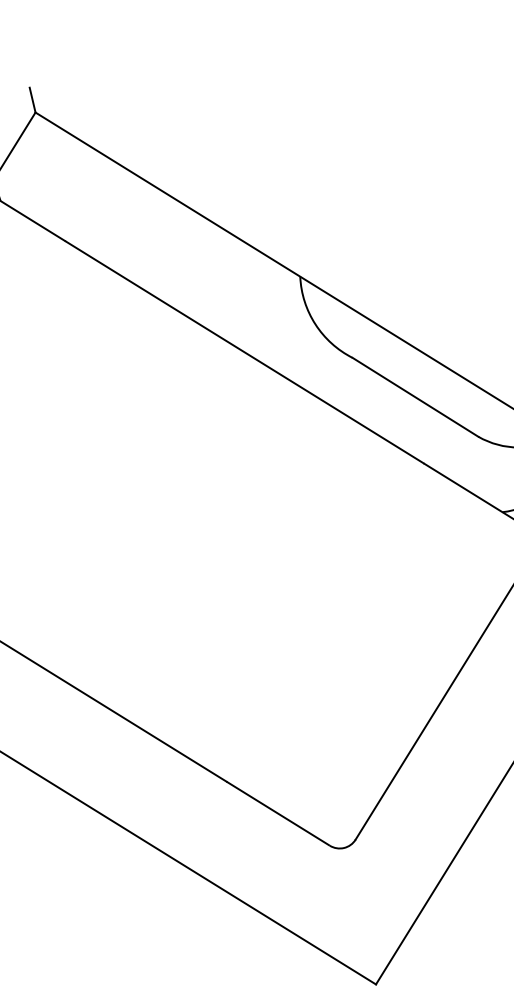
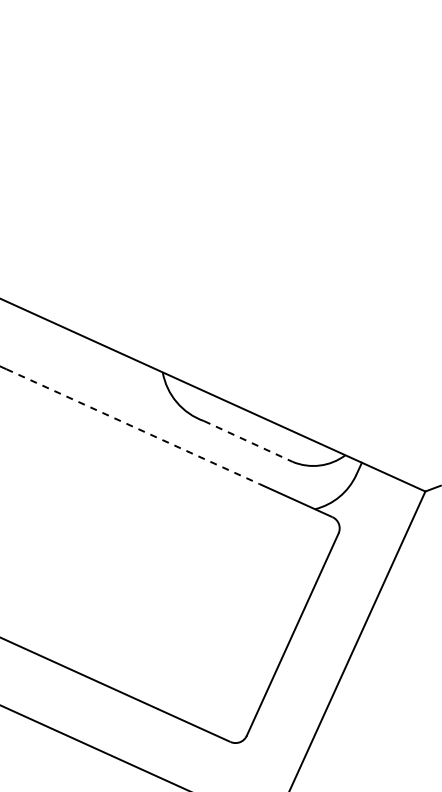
line: (244, 352) -> (132, 426), solid -> dashed
line: (415, 397) -> (248, 441), solid -> dashed

